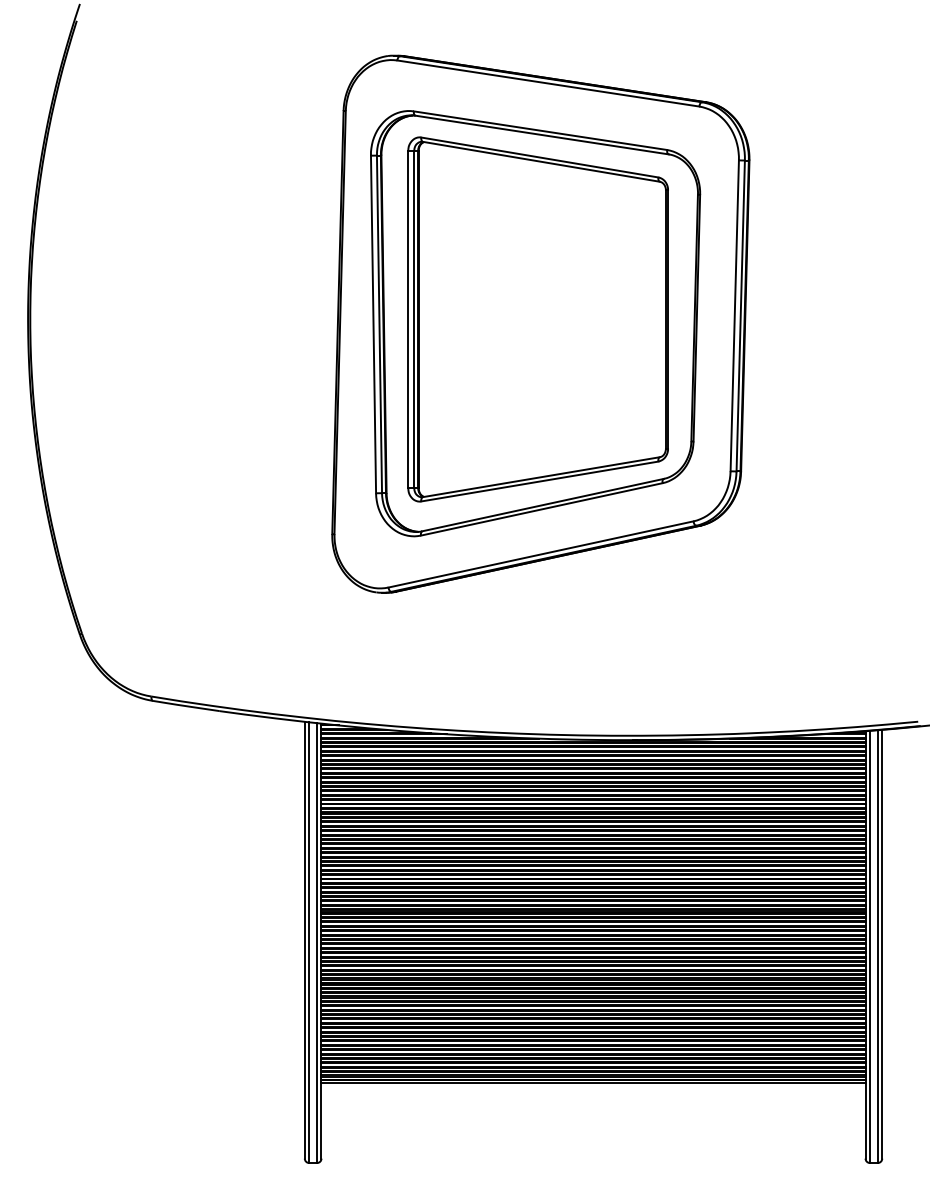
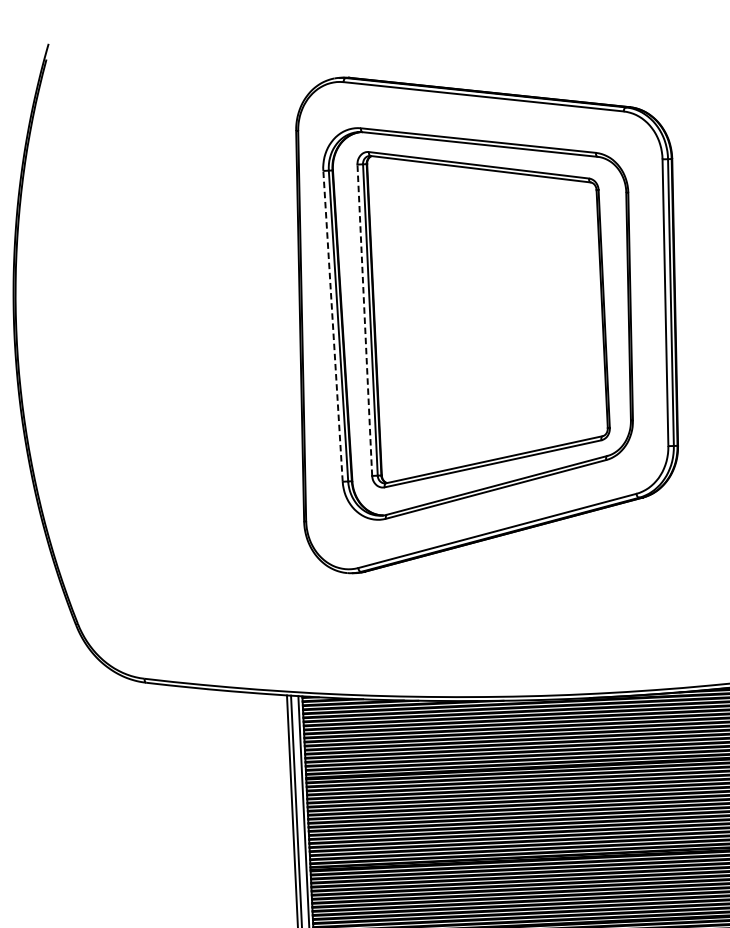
line: (408, 319) -> (365, 320), solid -> dashed
line: (373, 324) -> (333, 326), solid -> dashed

